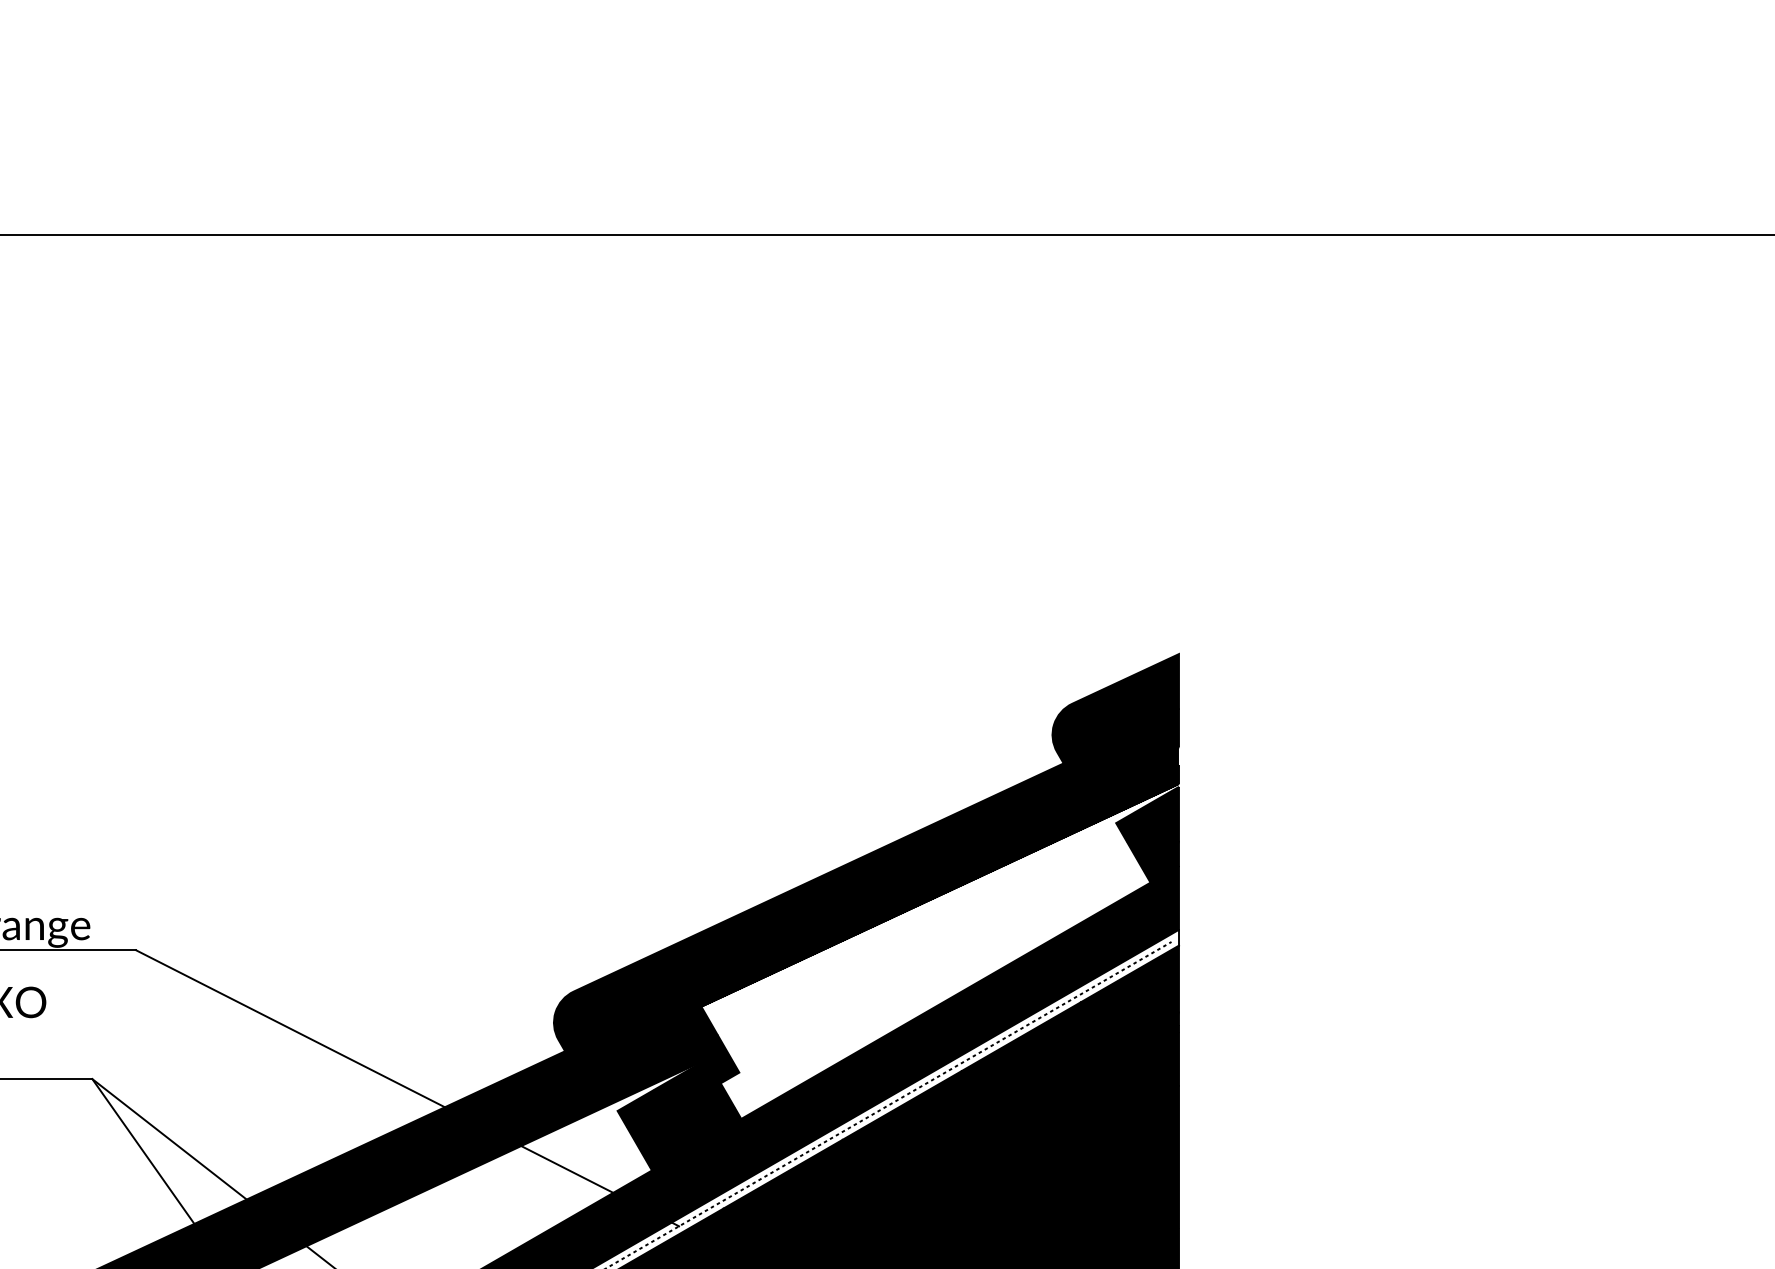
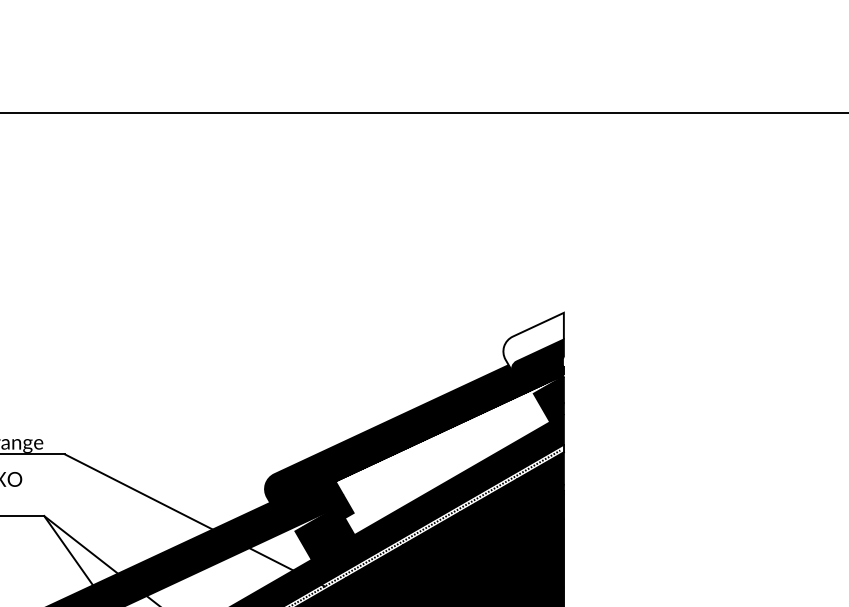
fill: (1115, 716) -> (533, 342), removed

